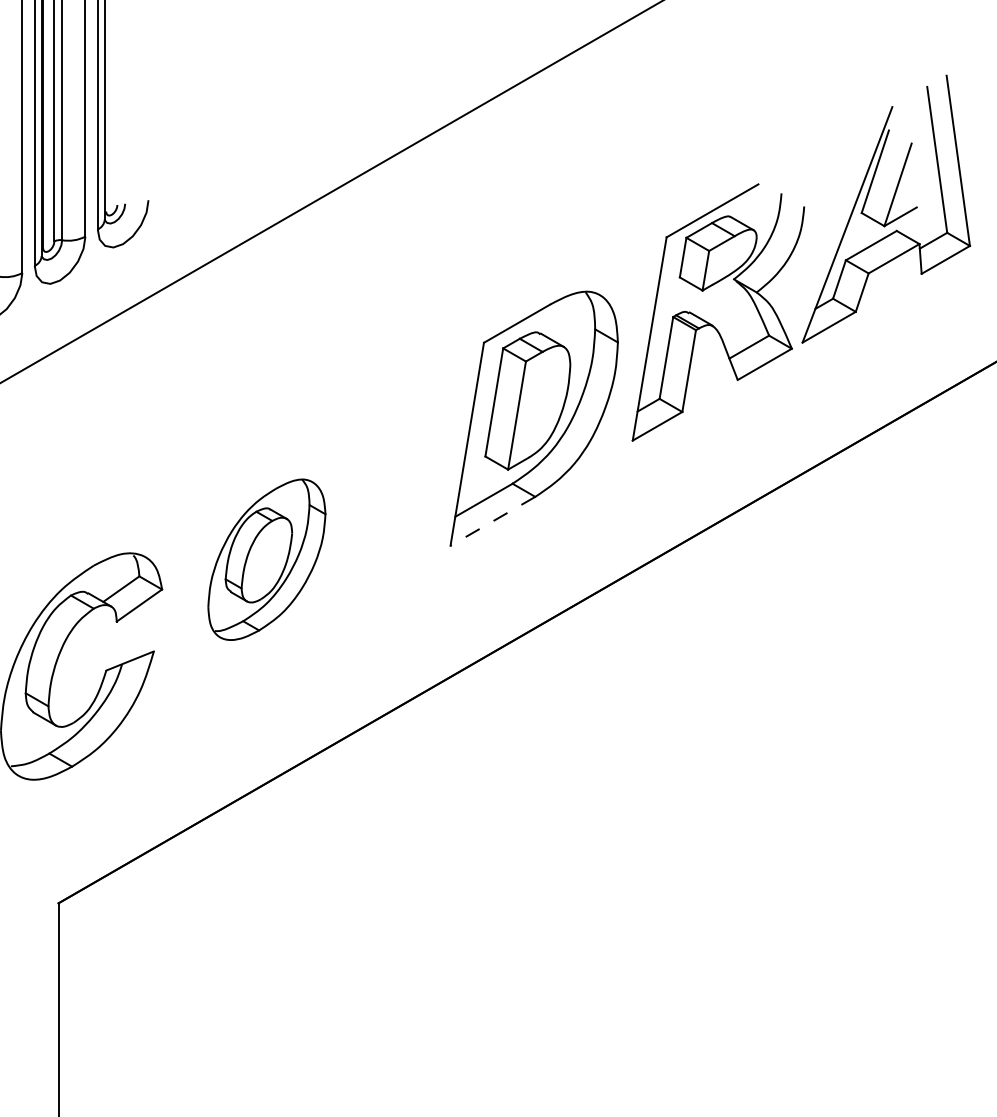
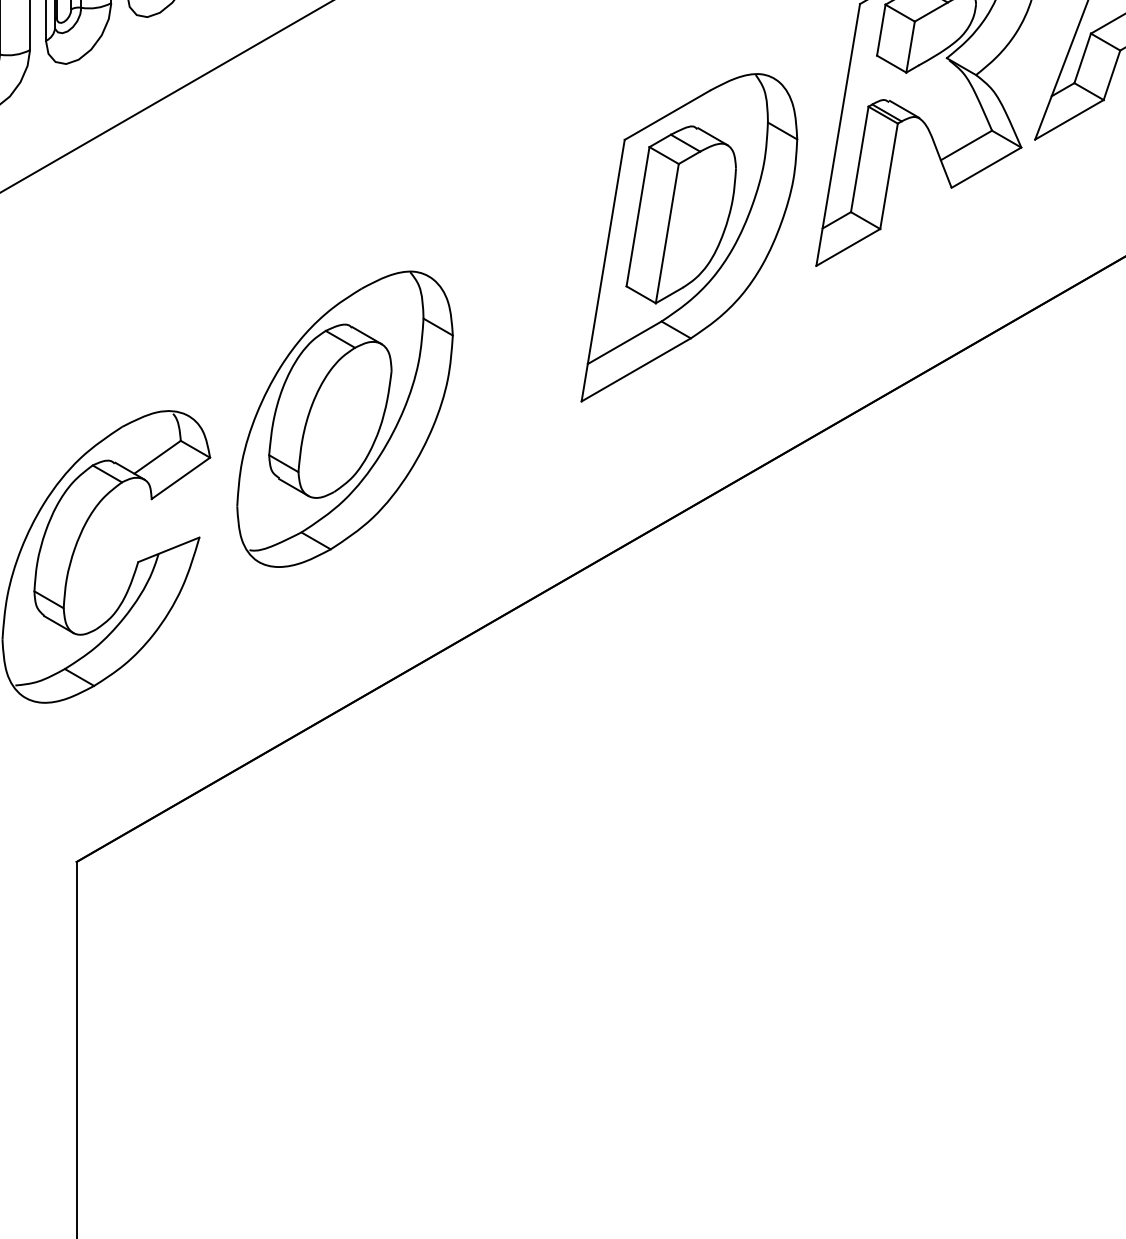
line: (492, 521) -> (635, 370), dashed -> solid
part: (266, 559) -> (344, 419), size x1.43

